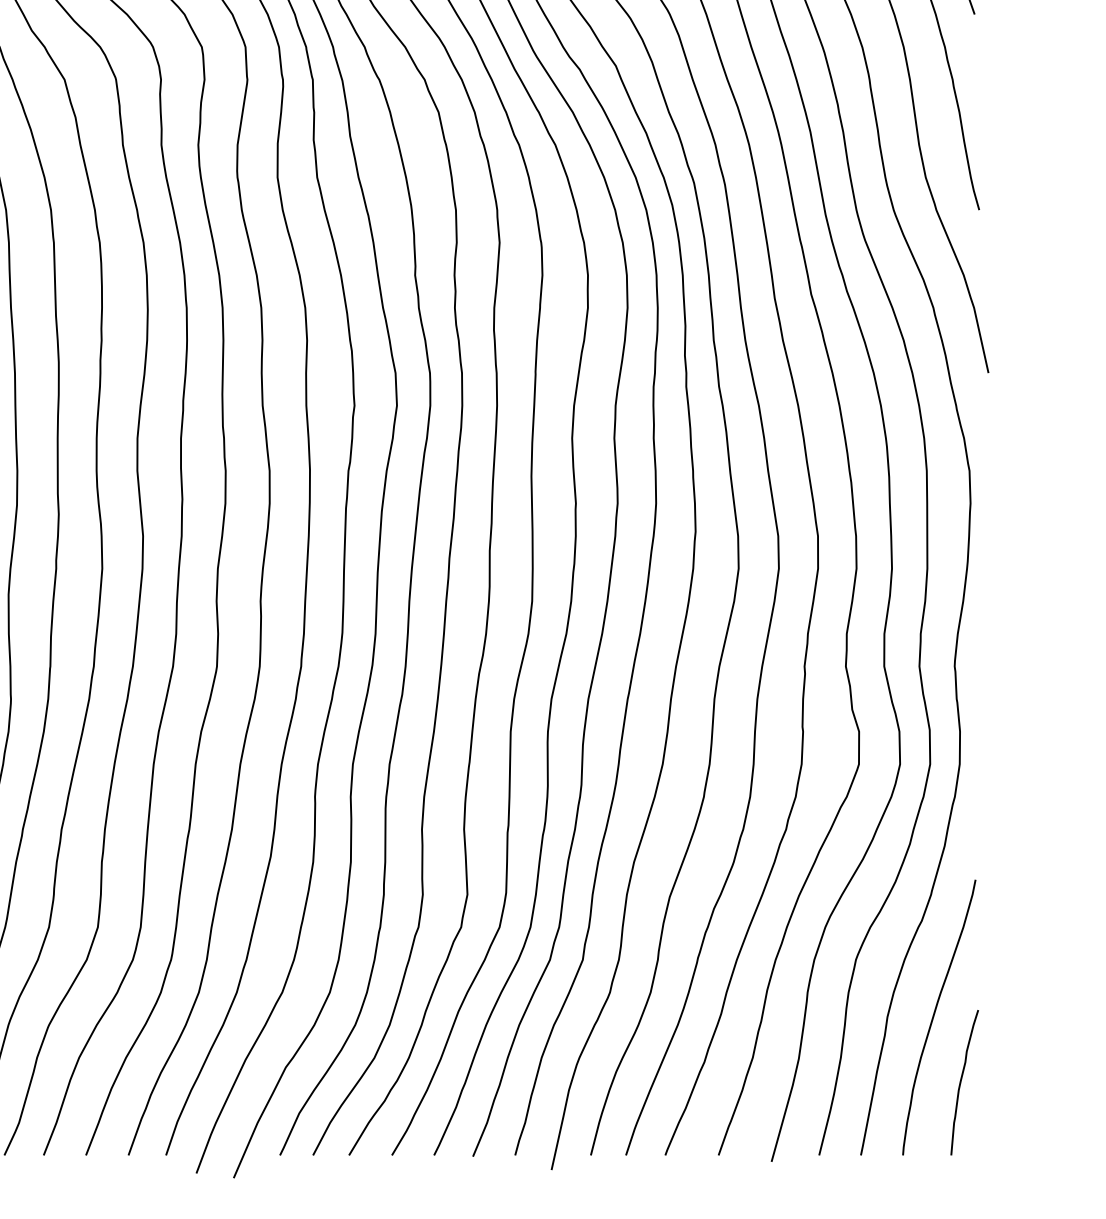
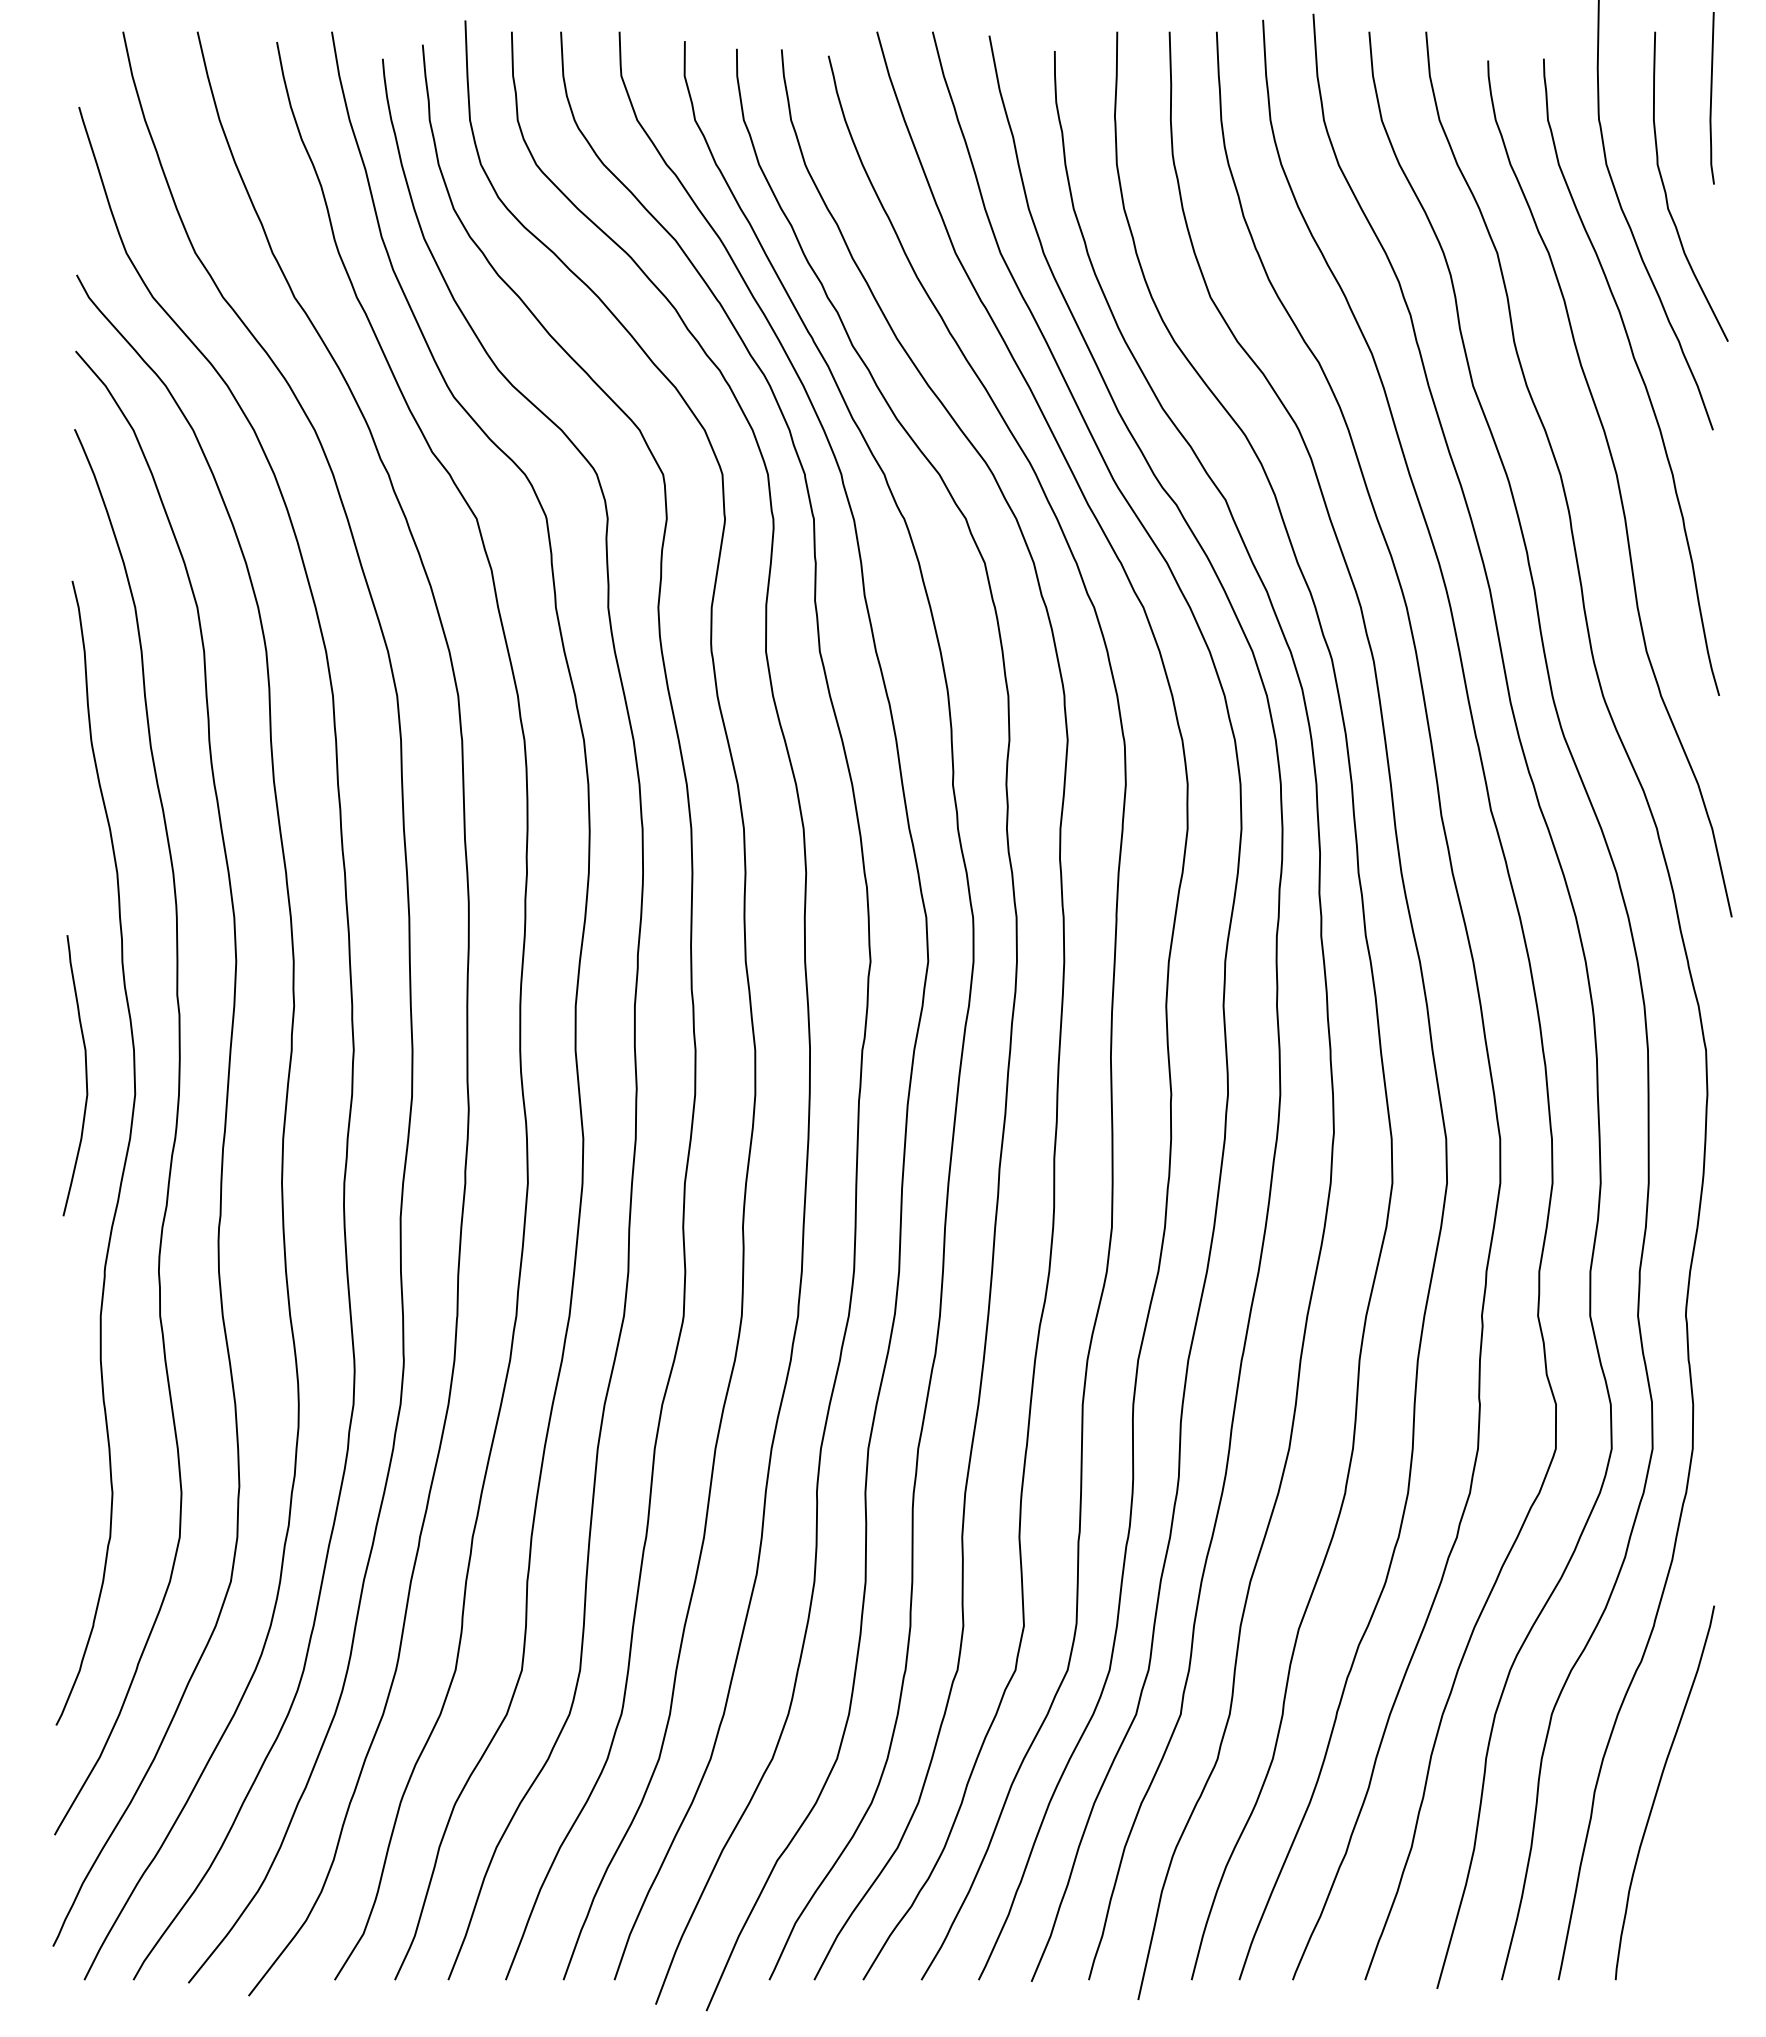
curve: (961, 1080) -> (1695, 1878), removed

